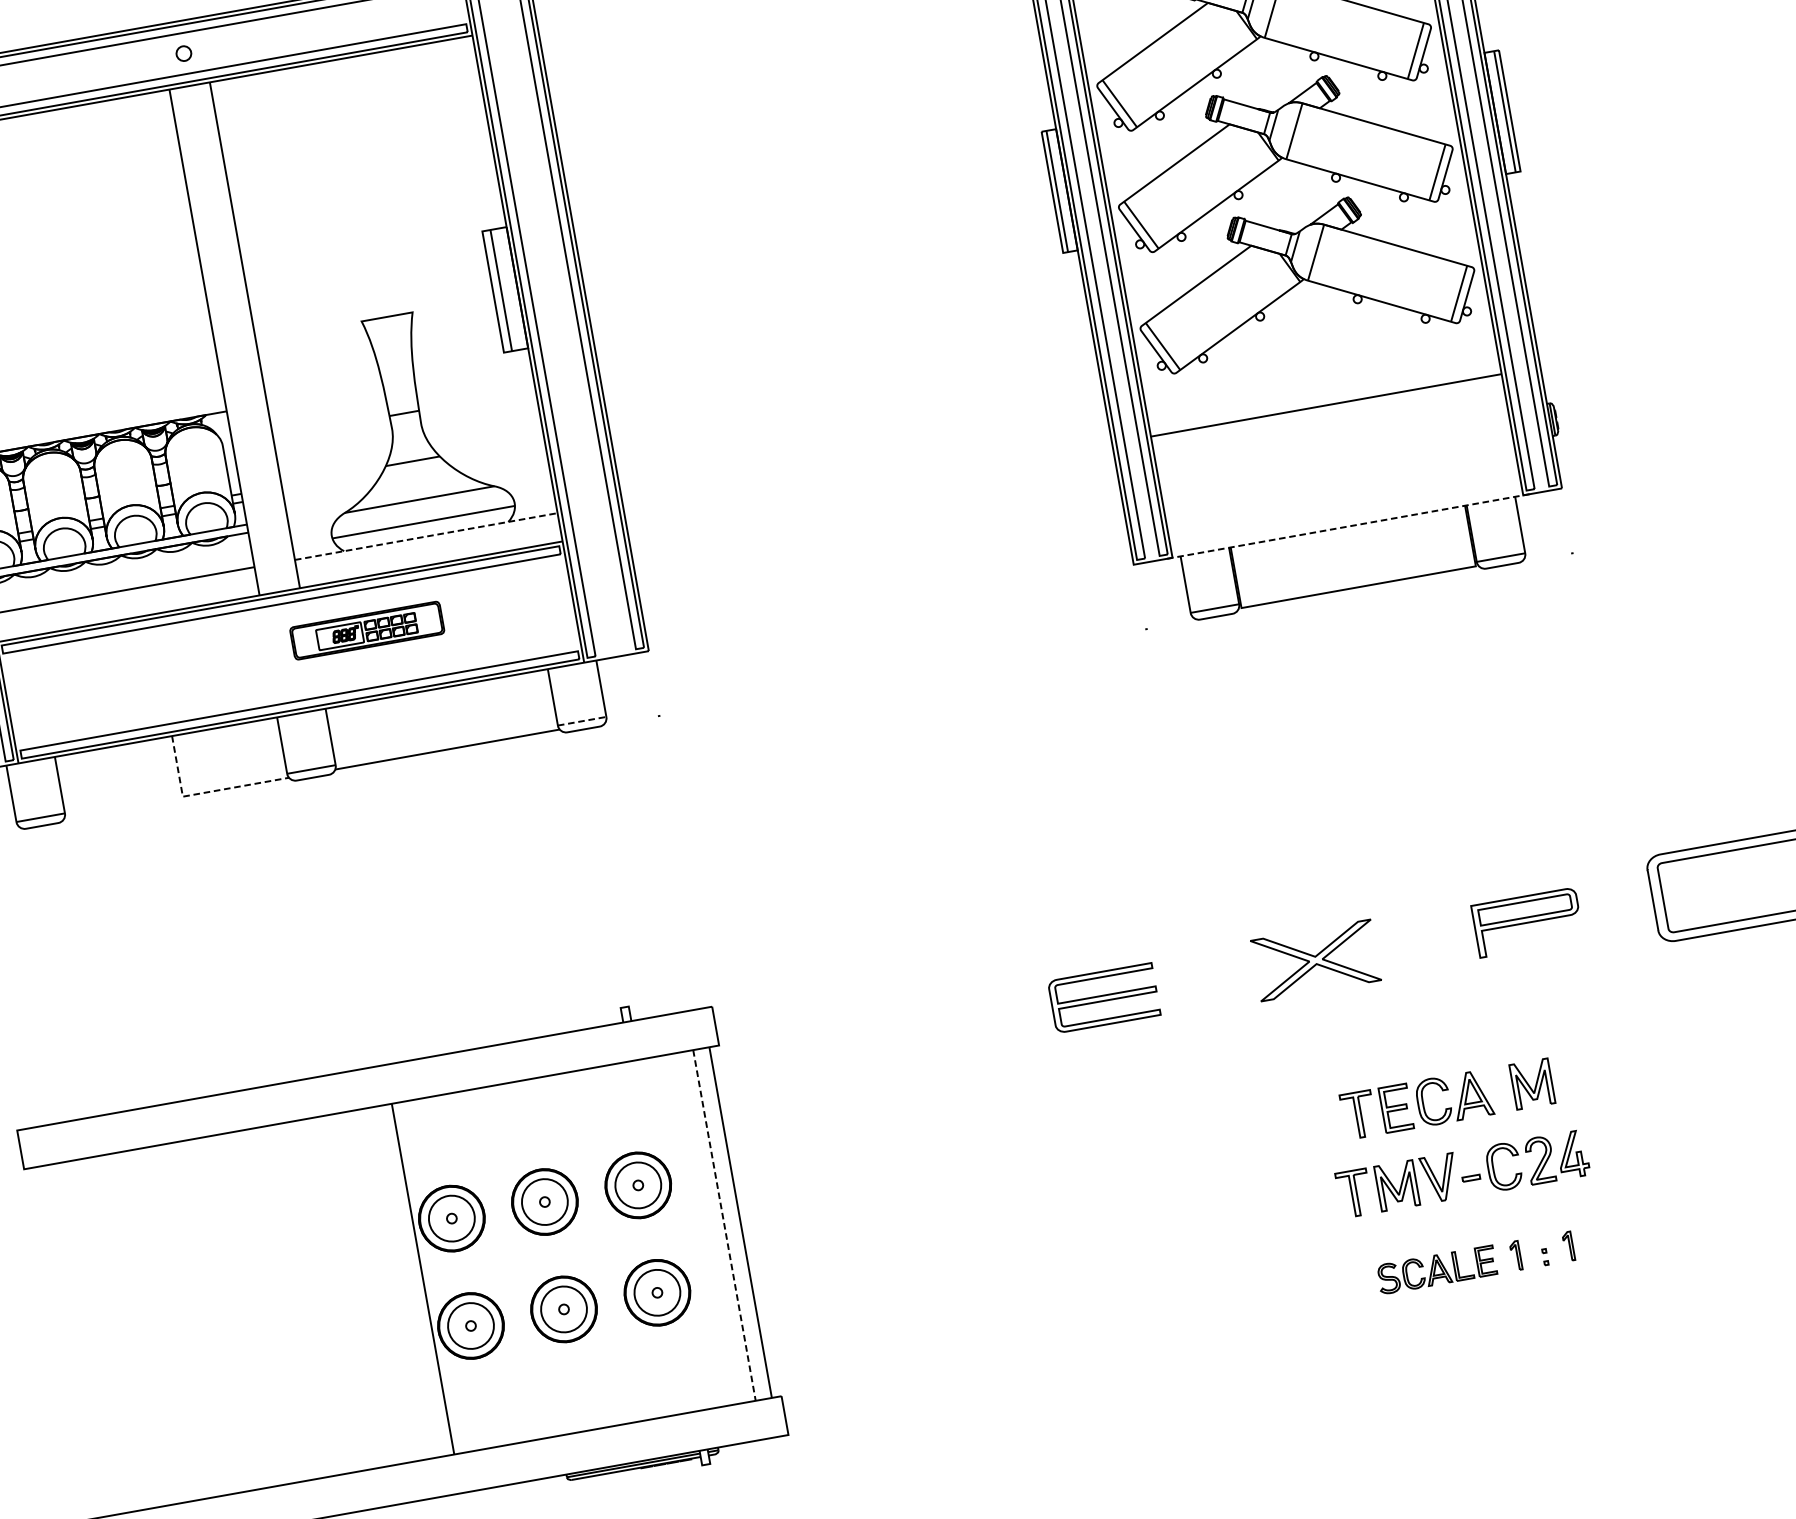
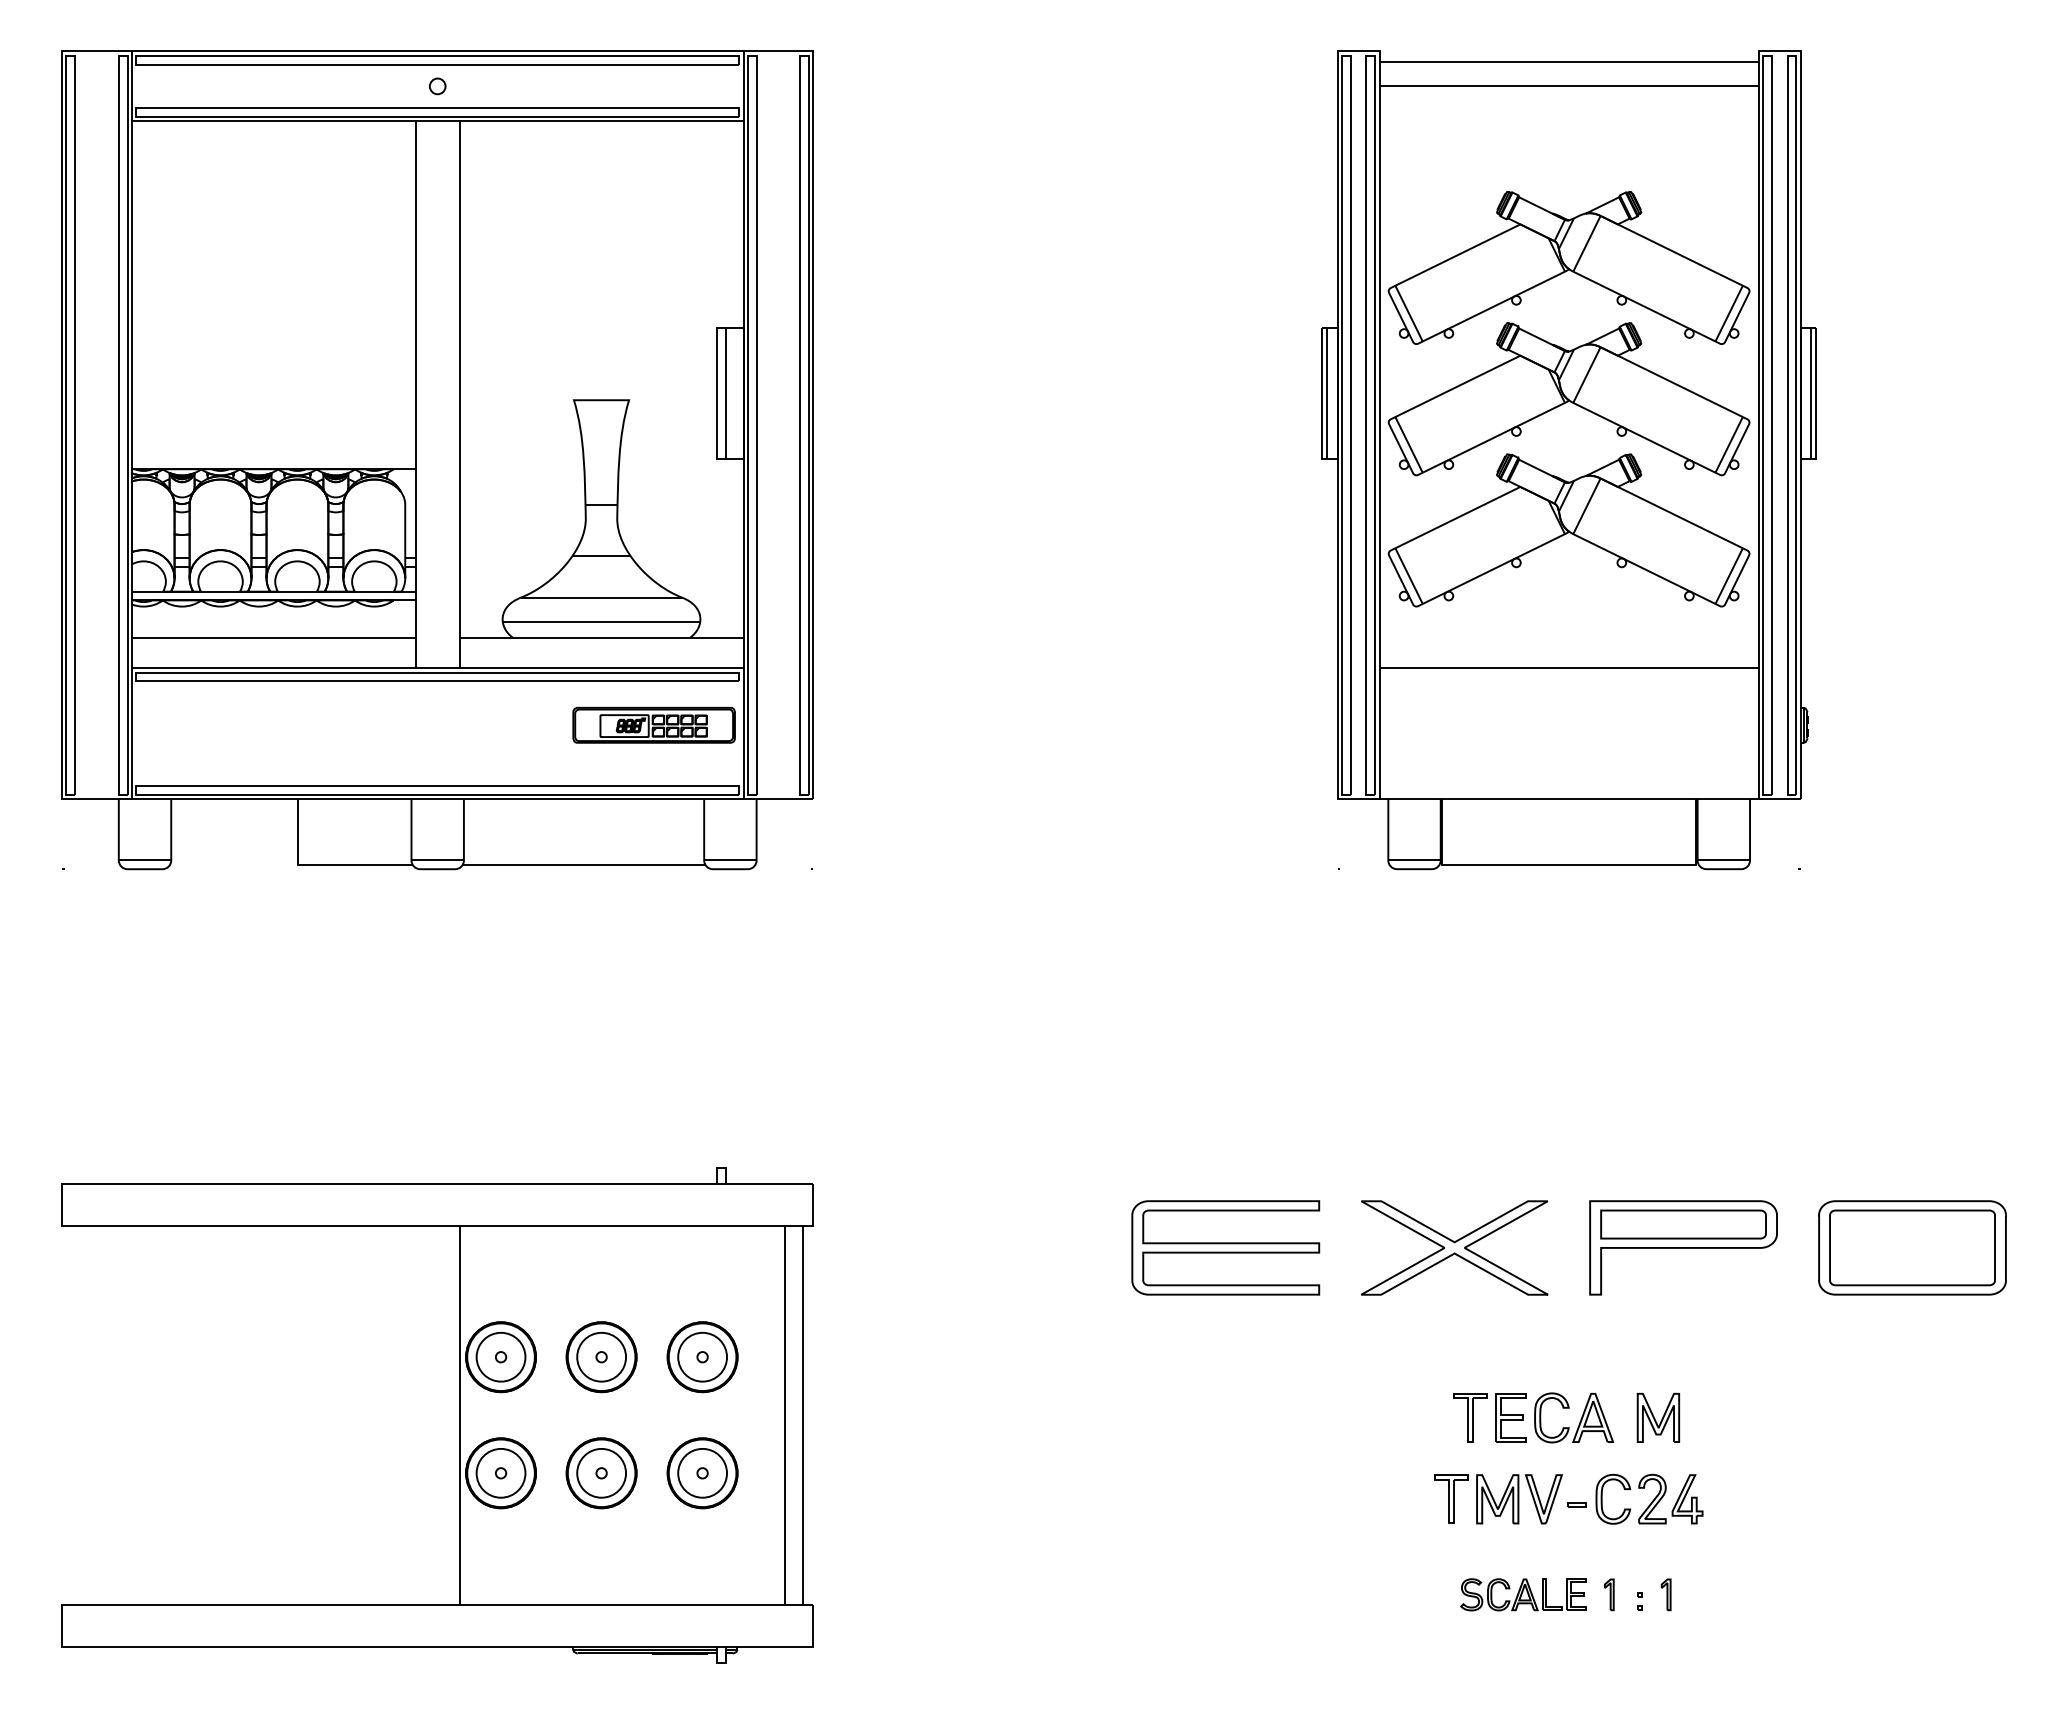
line: (1348, 526) -> (1569, 799), dashed -> solid
line: (426, 536) -> (601, 637), dashed -> solid
part: (366, 630) -> (653, 724), moved
line: (582, 721) -> (730, 860), dashed -> solid
line: (204, 792) -> (321, 864), dashed -> solid
part: (1527, 922) -> (1683, 1247), size x1.67
part: (1315, 960) -> (1454, 1247), size x1.43
part: (1103, 997) -> (1225, 1247), size x1.67
line: (724, 1225) -> (785, 1415), dashed -> solid

